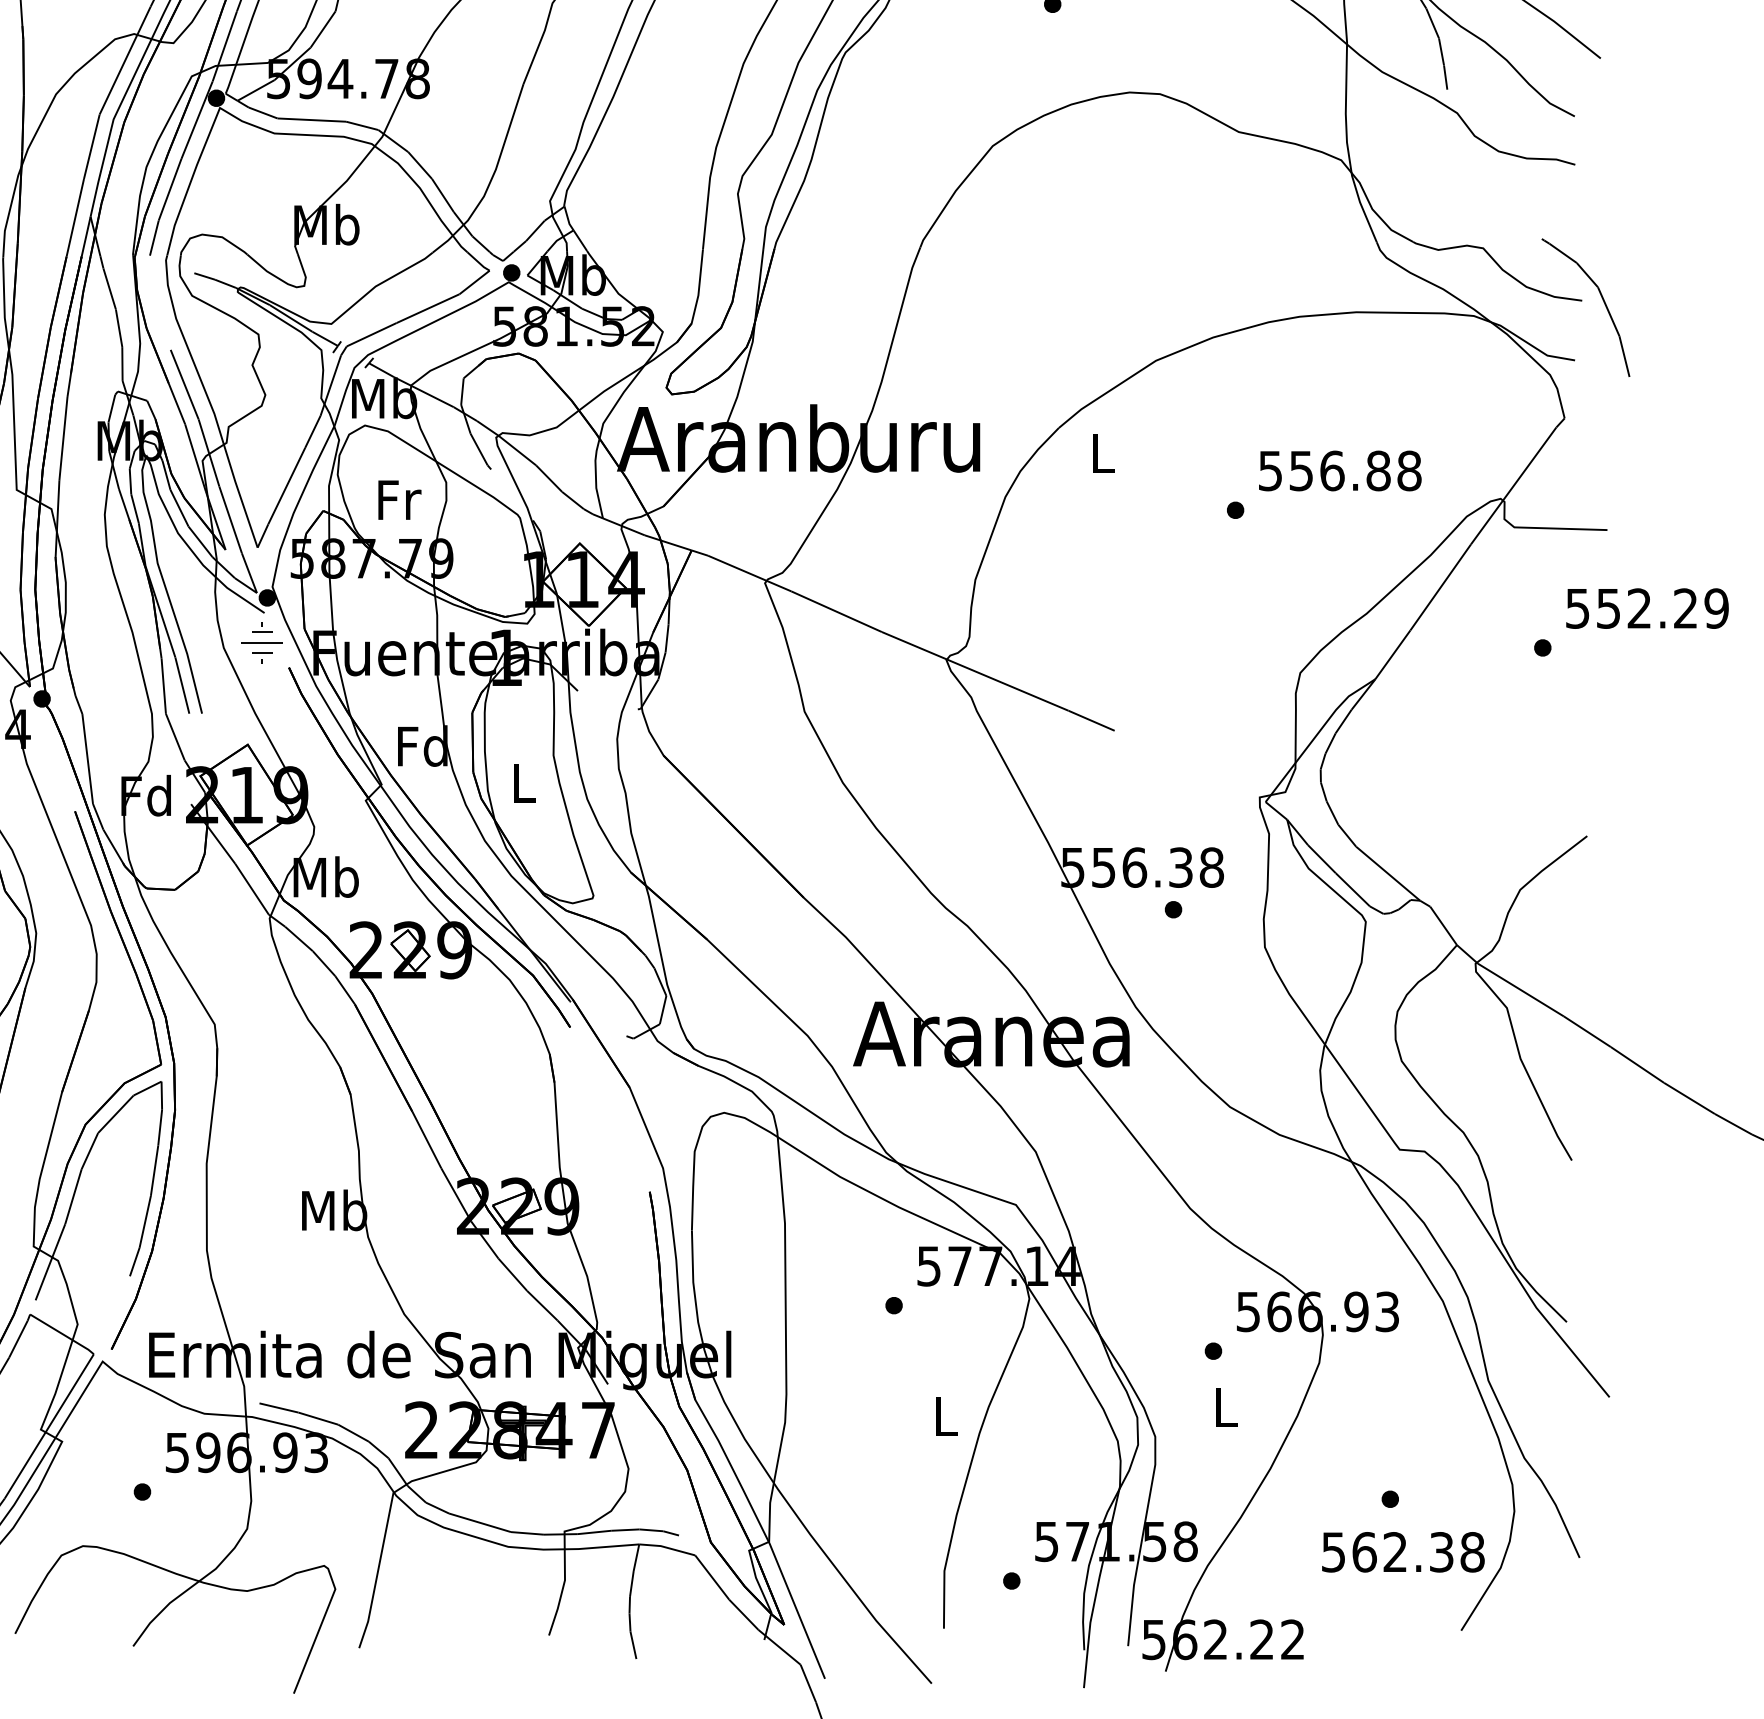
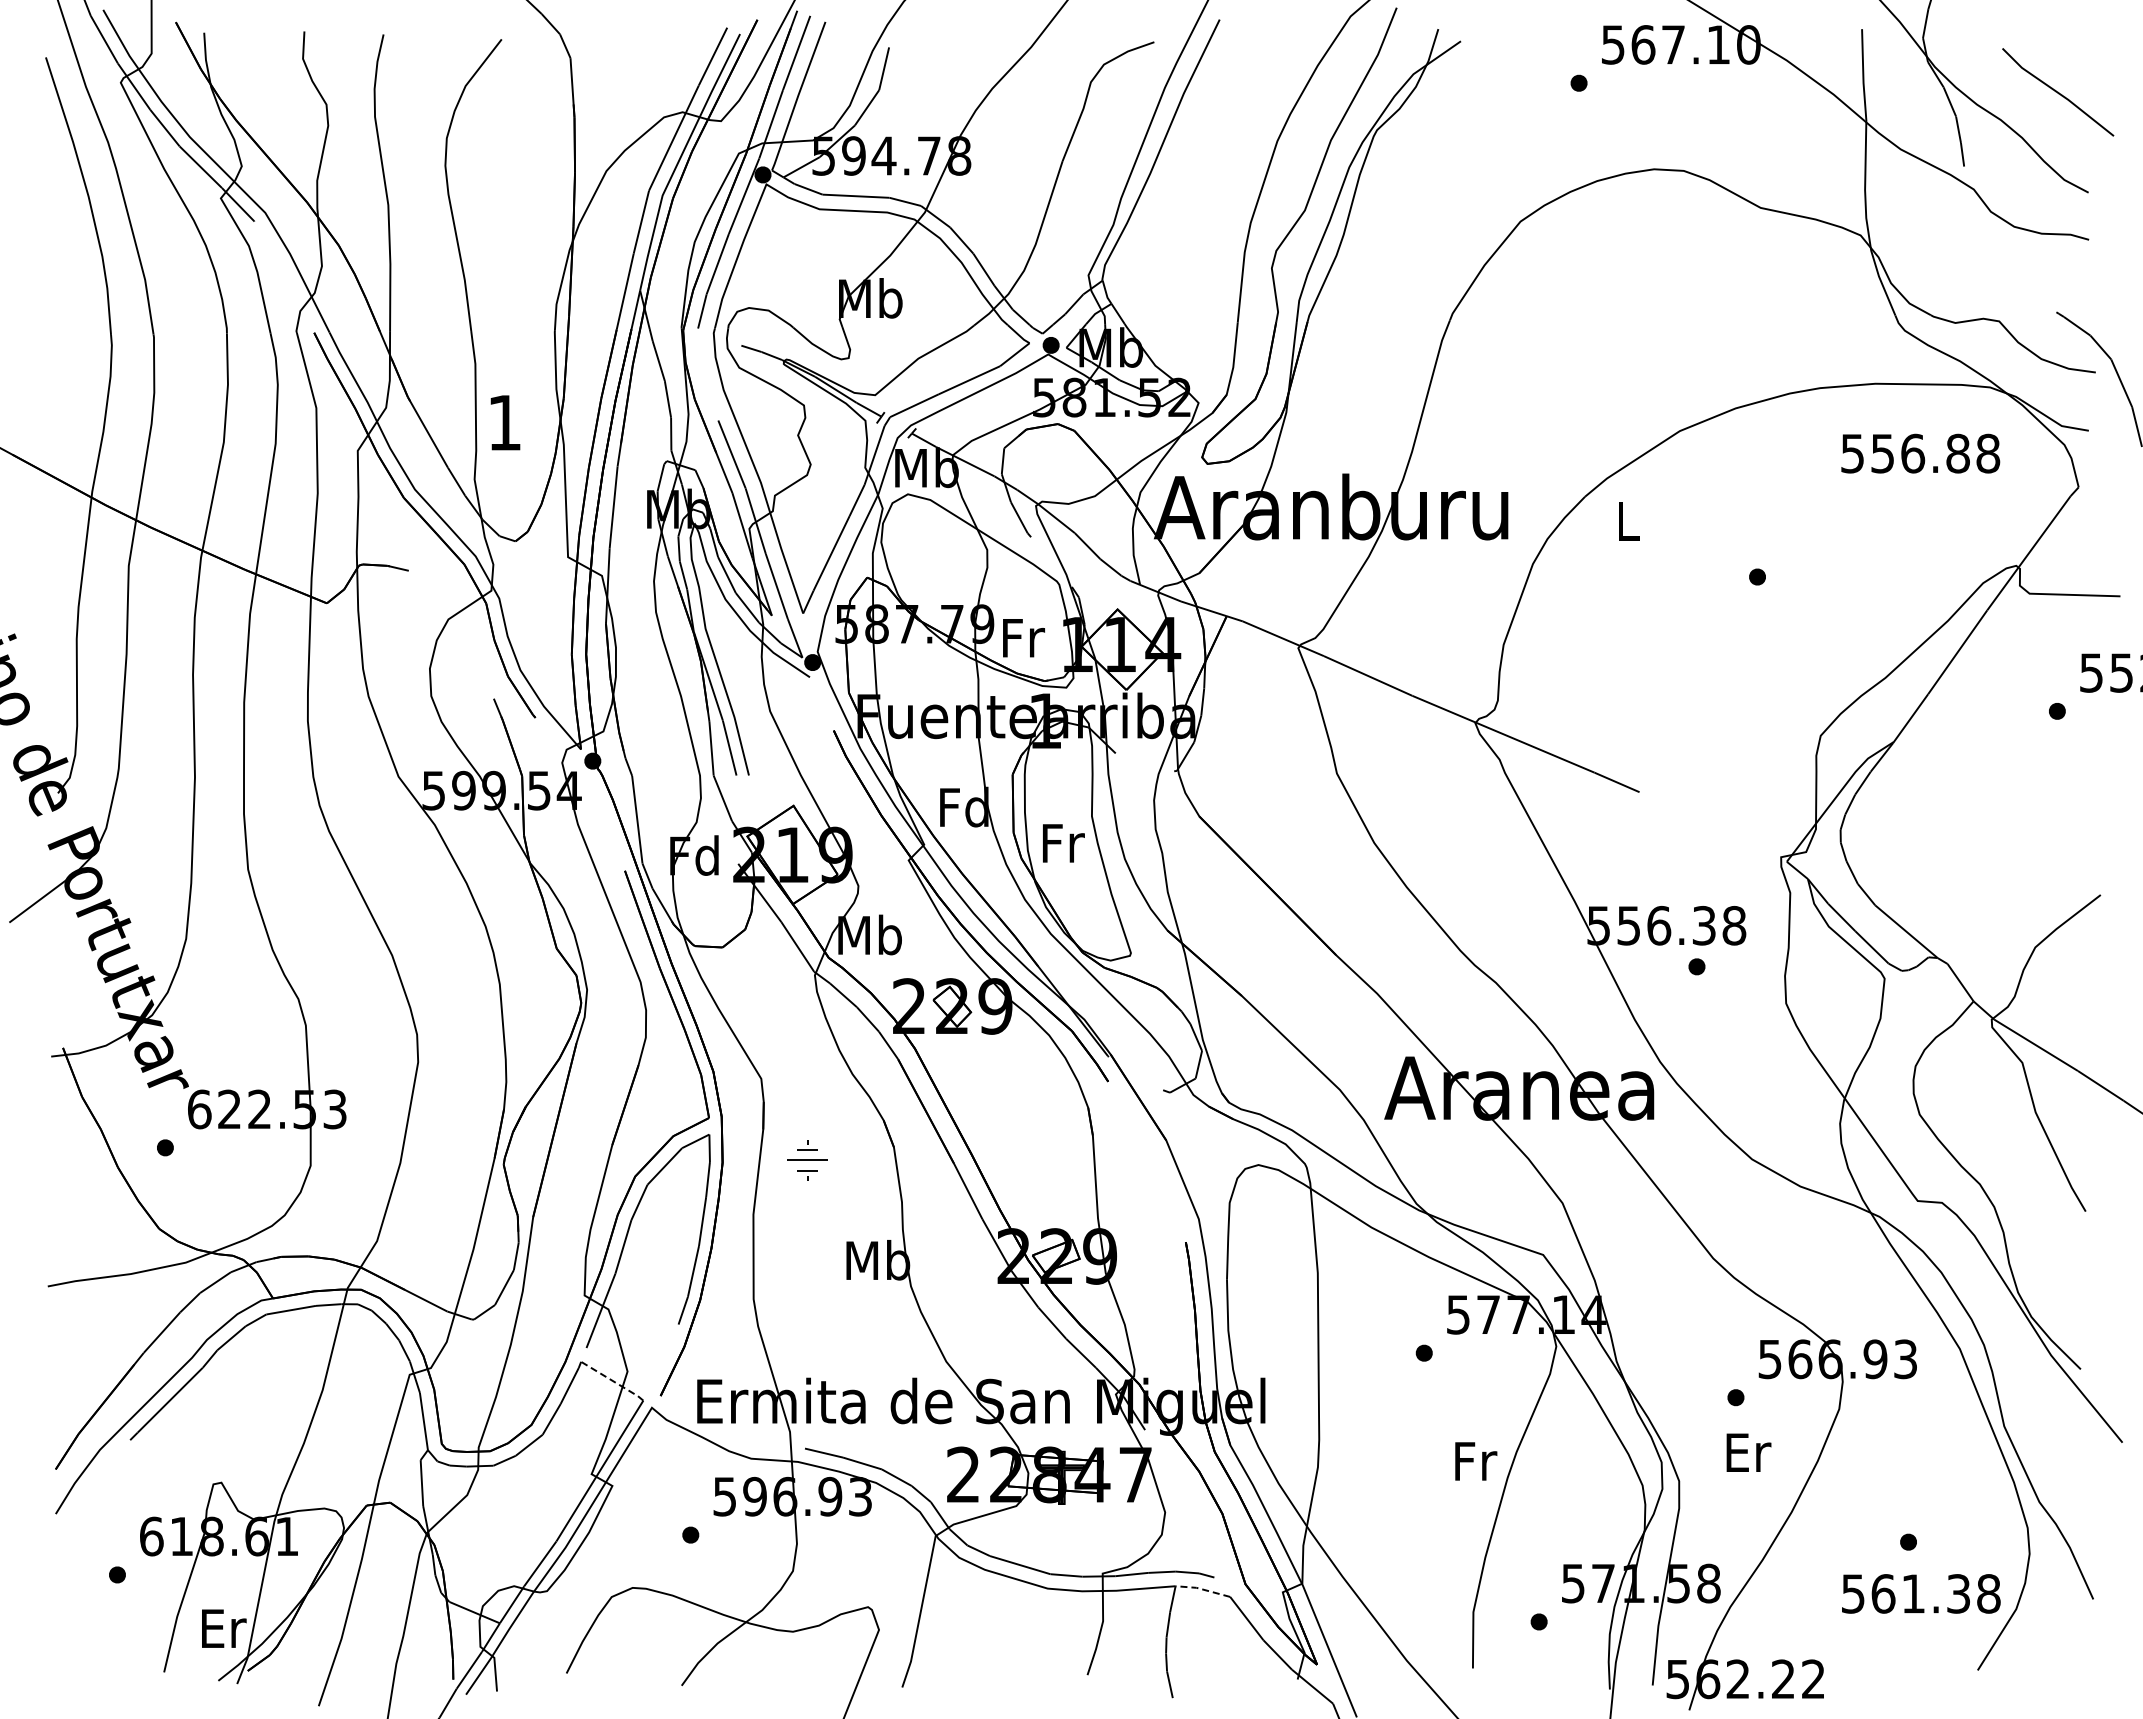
text: (1340, 470) -> (1920, 453), moved
text: (399, 500) -> (1023, 638), moved
part: (262, 642) -> (807, 1160), moved
text: (524, 783) -> (1063, 843), L -> Fr
line: (62, 1333) -> (612, 1380), solid -> dashed
text: (1226, 1407) -> (1748, 1452), L -> Er
text: (947, 1416) -> (1476, 1461), L -> Fr
line: (666, 1547) -> (1202, 1589), solid -> dashed
text: (1395, 1551) -> (1913, 1593), 562.38 -> 561.38

